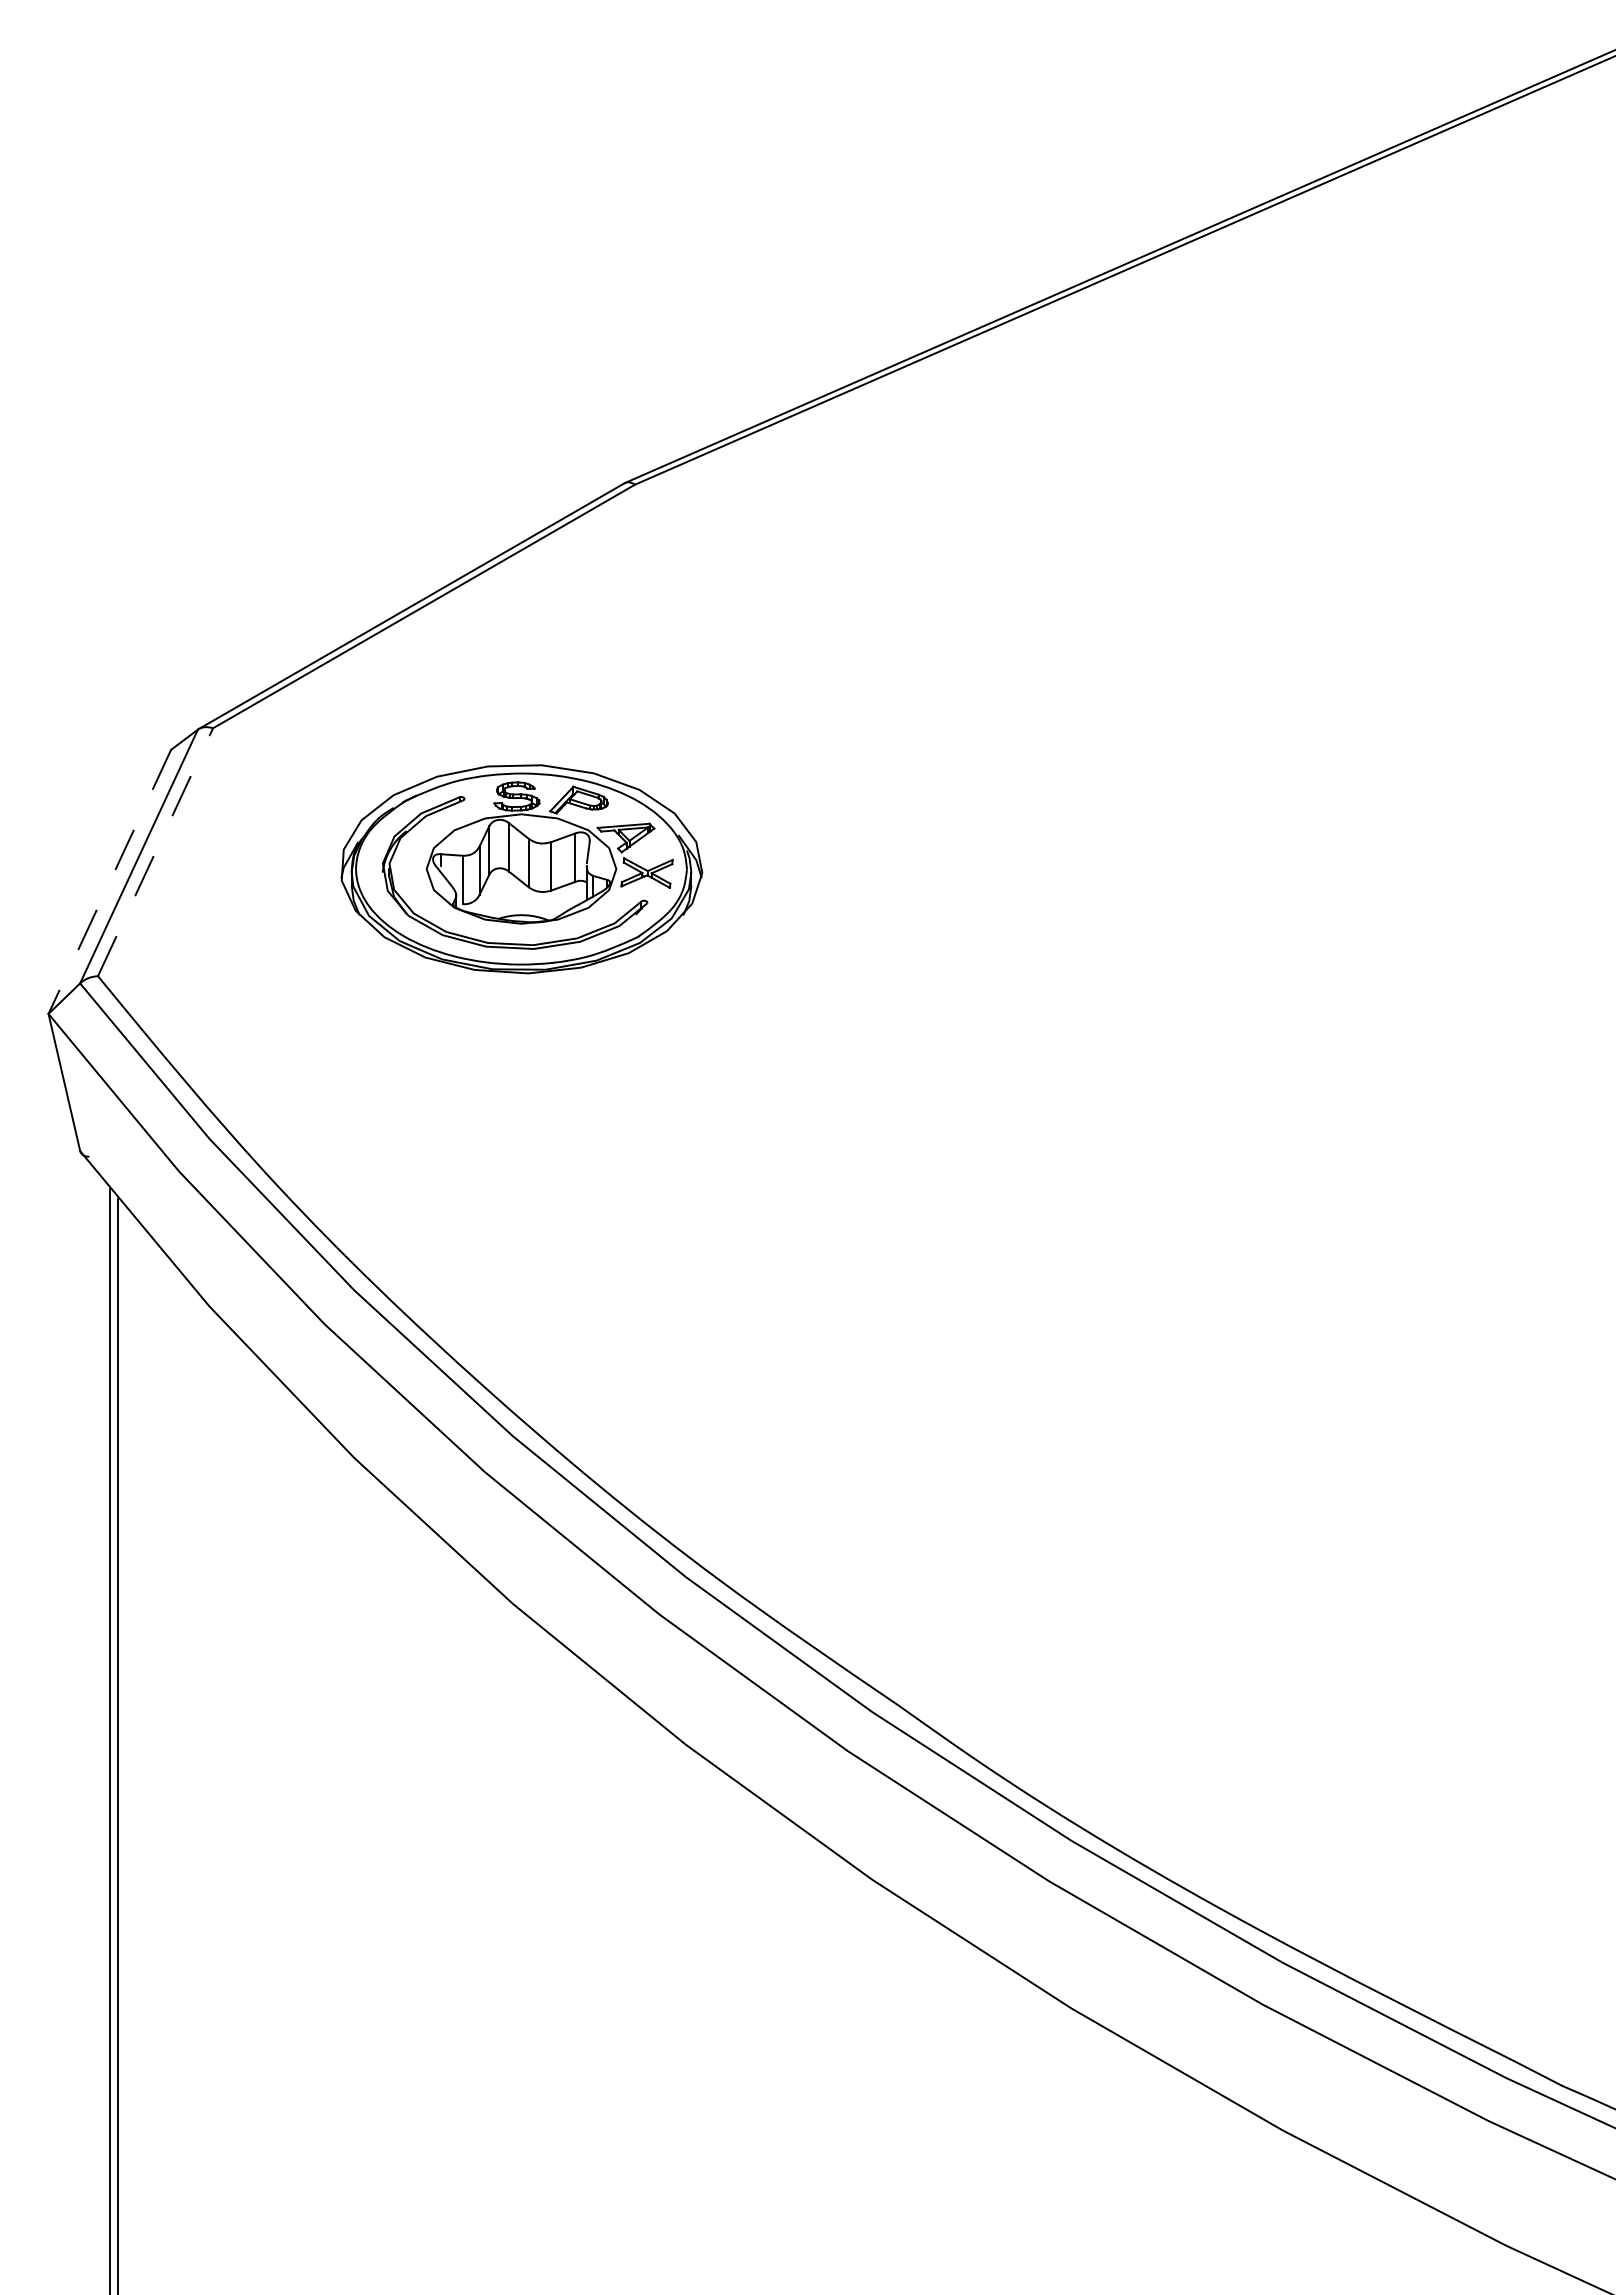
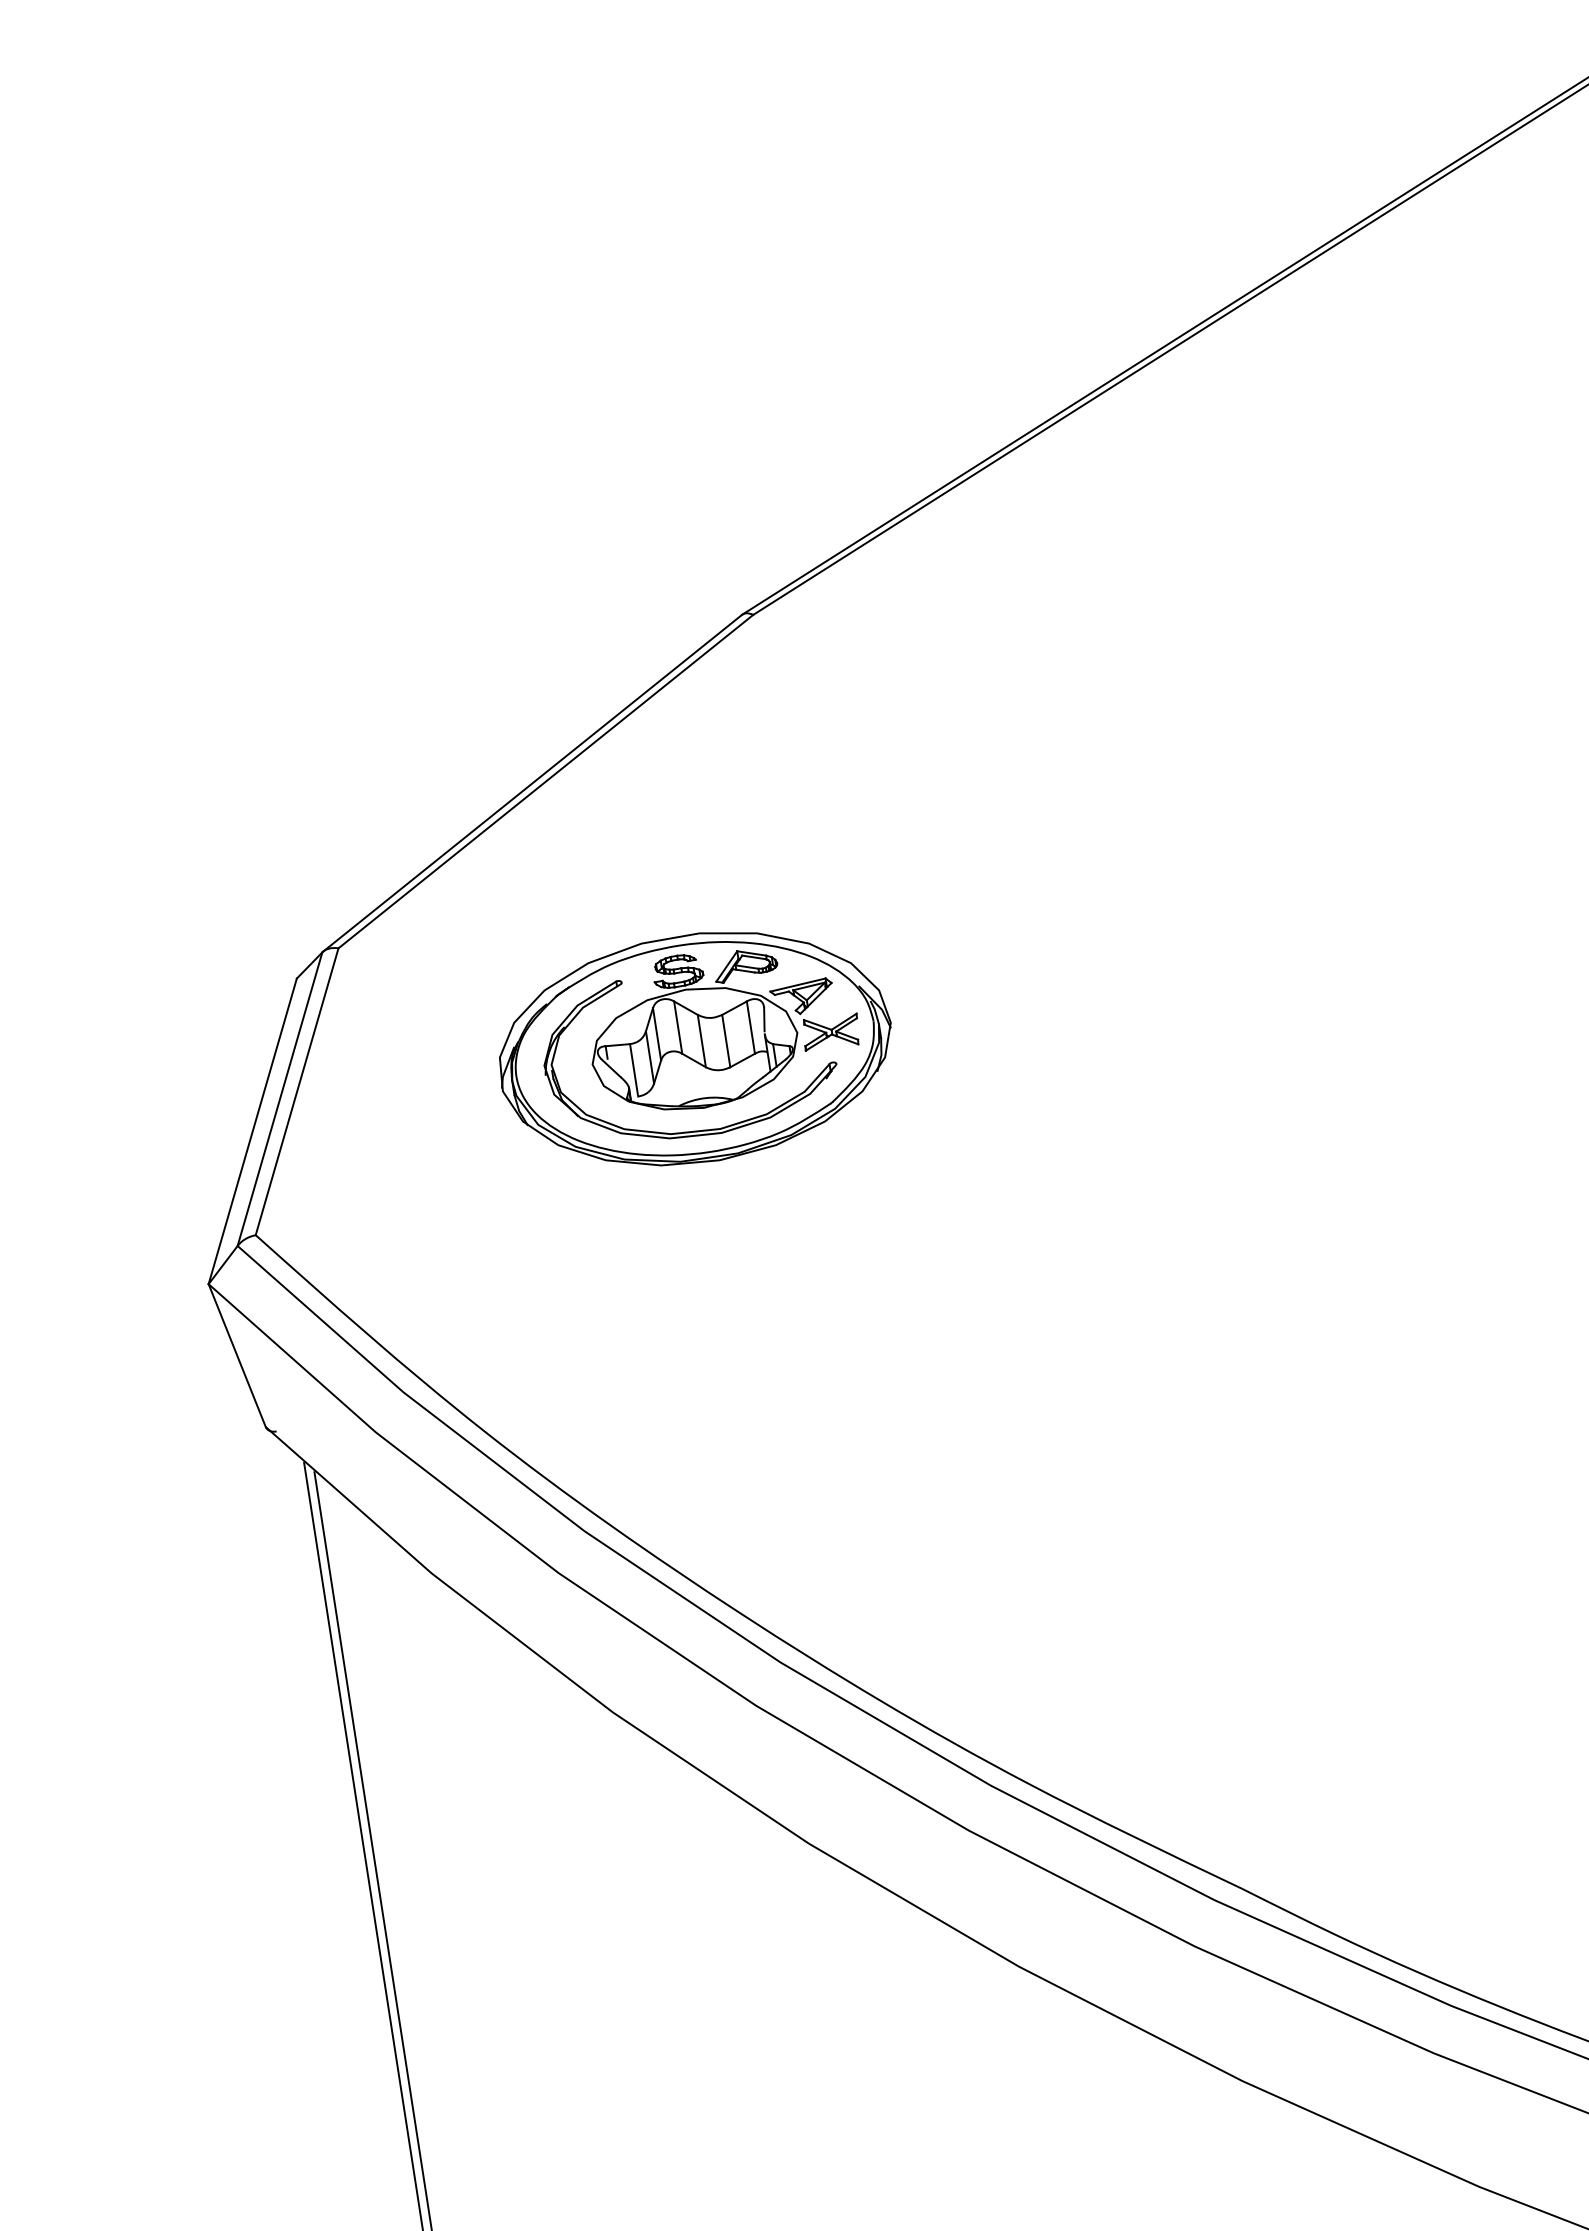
line: (155, 852) -> (297, 1092), dashed -> solid
line: (109, 881) -> (252, 1131), dashed -> solid

